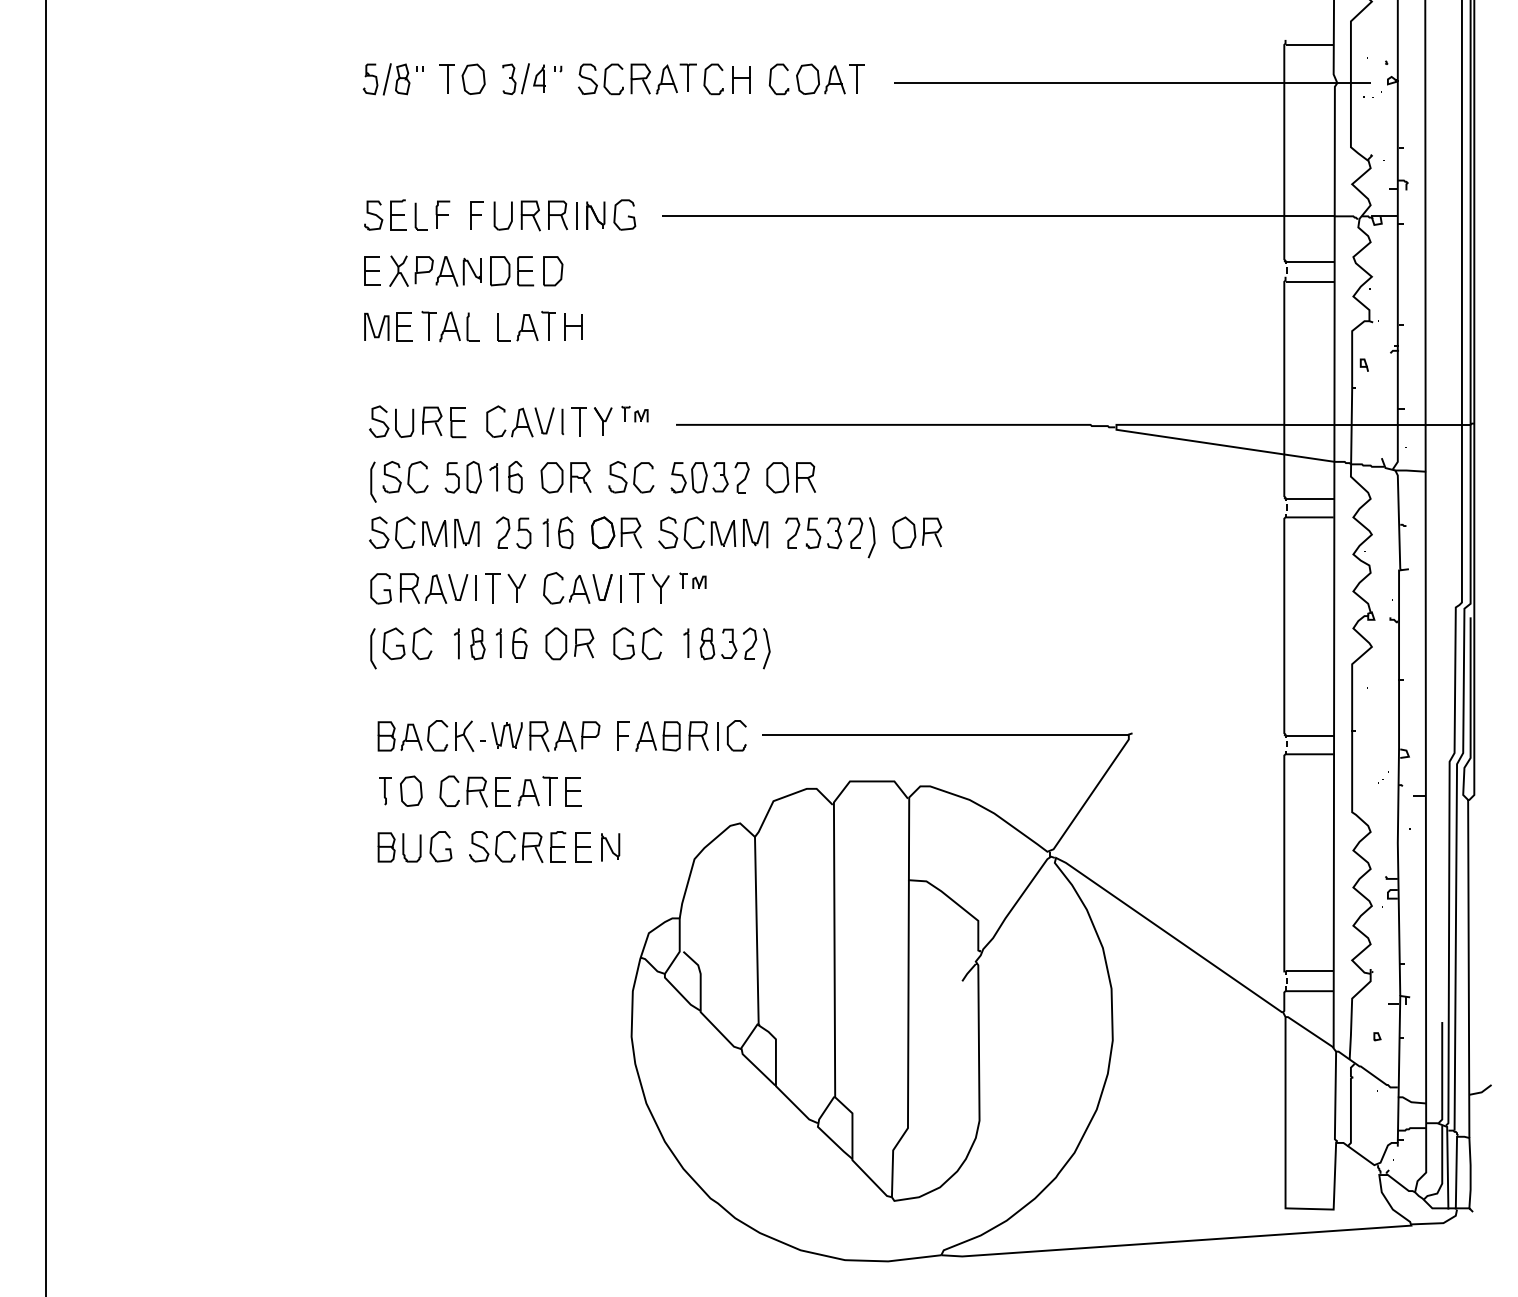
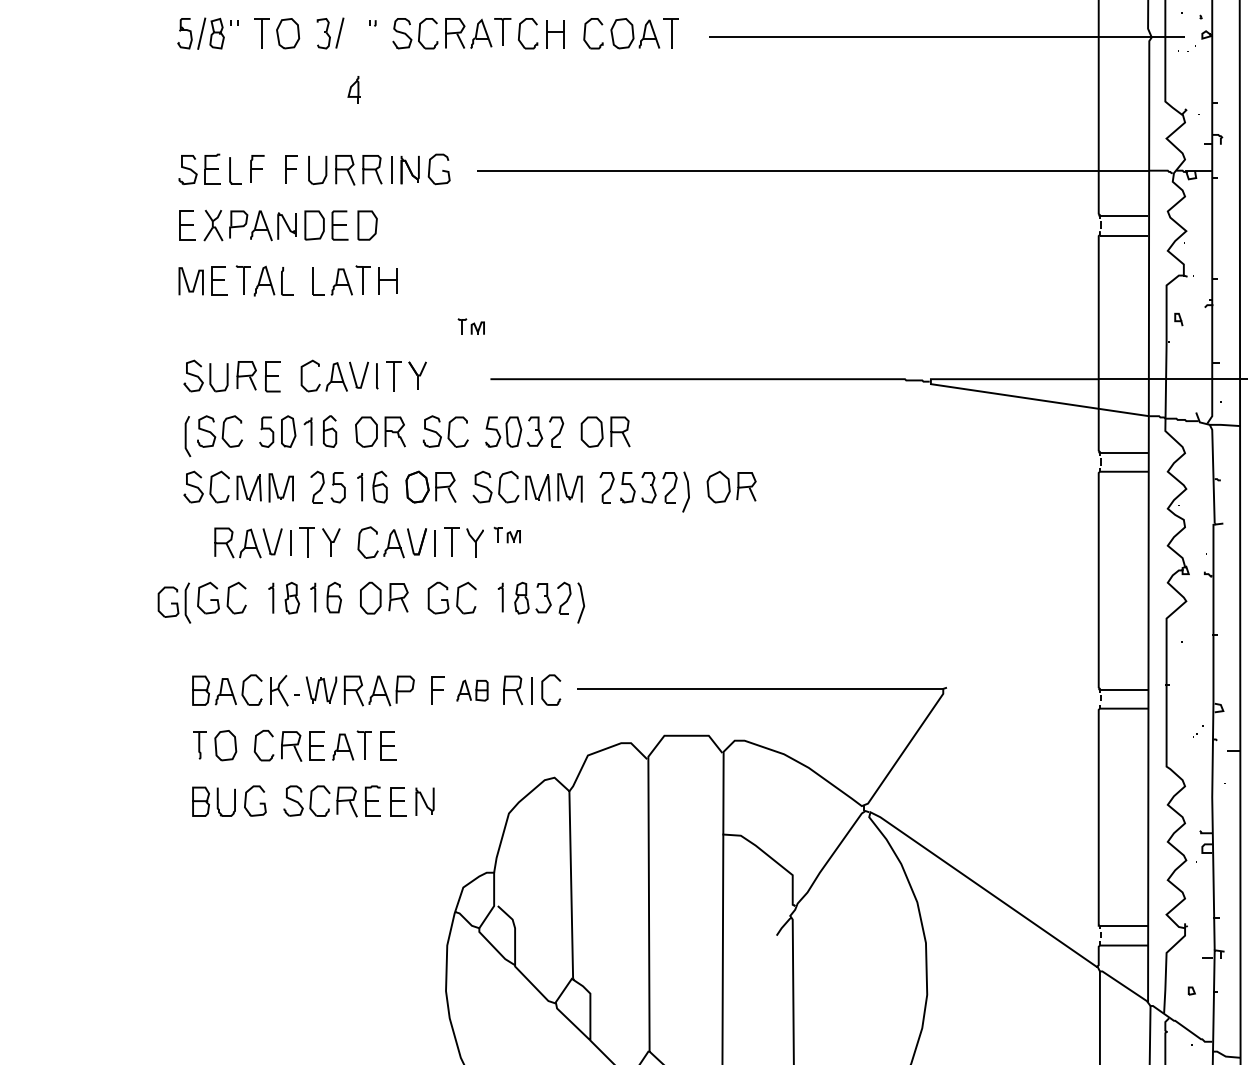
part: (539, 78) -> (353, 89), moved
part: (634, 414) -> (470, 326), moved
part: (380, 588) -> (167, 601), moved
part: (657, 736) -> (471, 690), size x0.7

